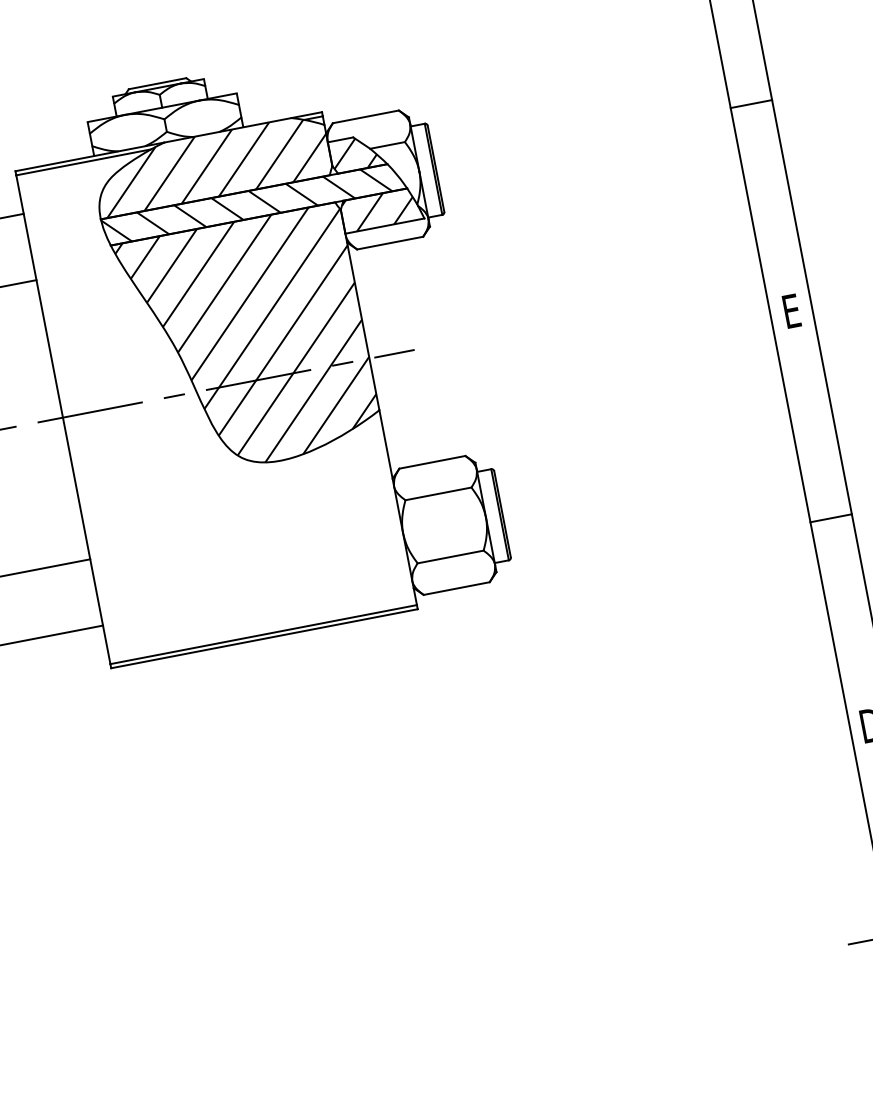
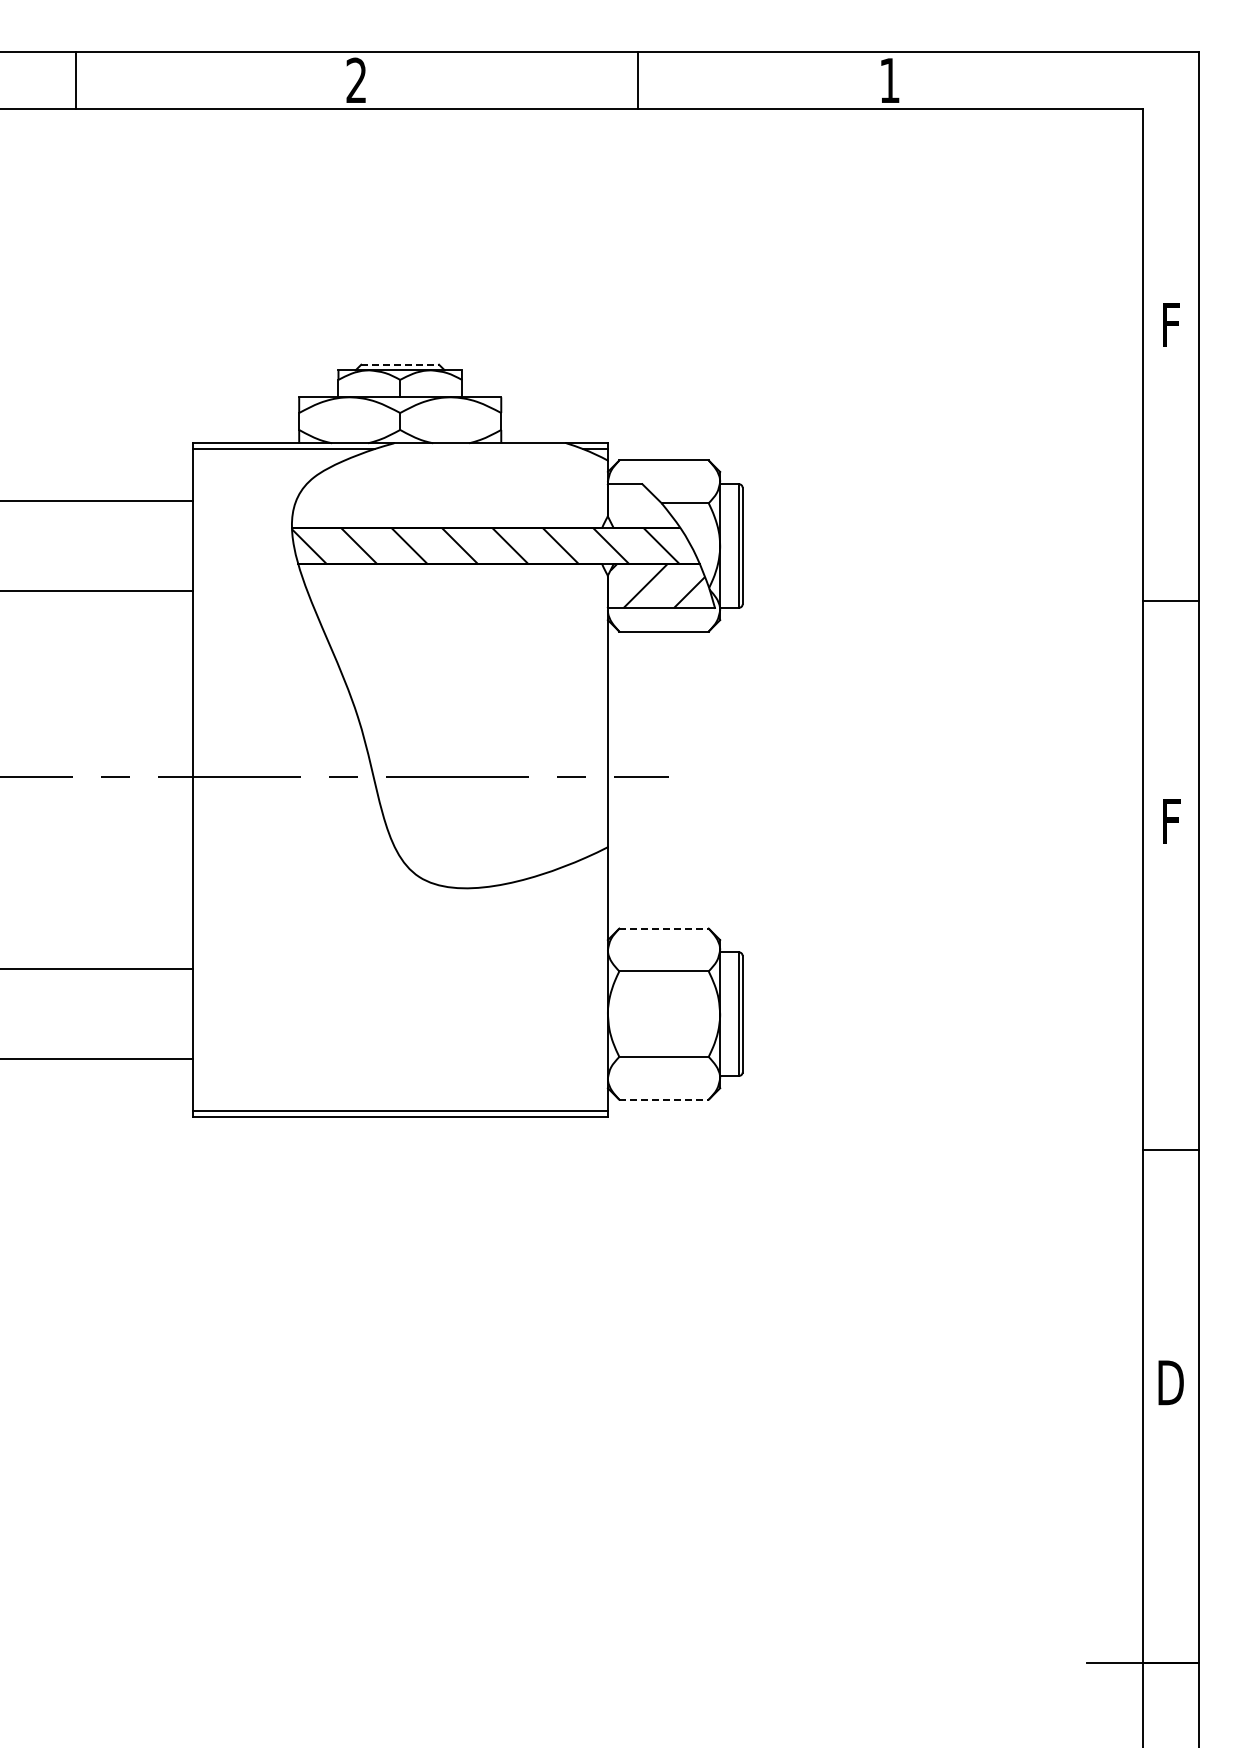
line: (157, 83) -> (400, 364), solid -> dashed
line: (750, 103) -> (1170, 600), moved
hatch: (354, 154) -> (639, 506), removed
hatch: (214, 165) -> (453, 485), removed
text: (791, 311) -> (1171, 821), E -> F
hatch: (248, 342) -> (454, 725), removed
line: (432, 462) -> (664, 928), solid -> dashed
line: (830, 518) -> (1170, 1150), moved
line: (457, 588) -> (664, 1099), solid -> dashed

